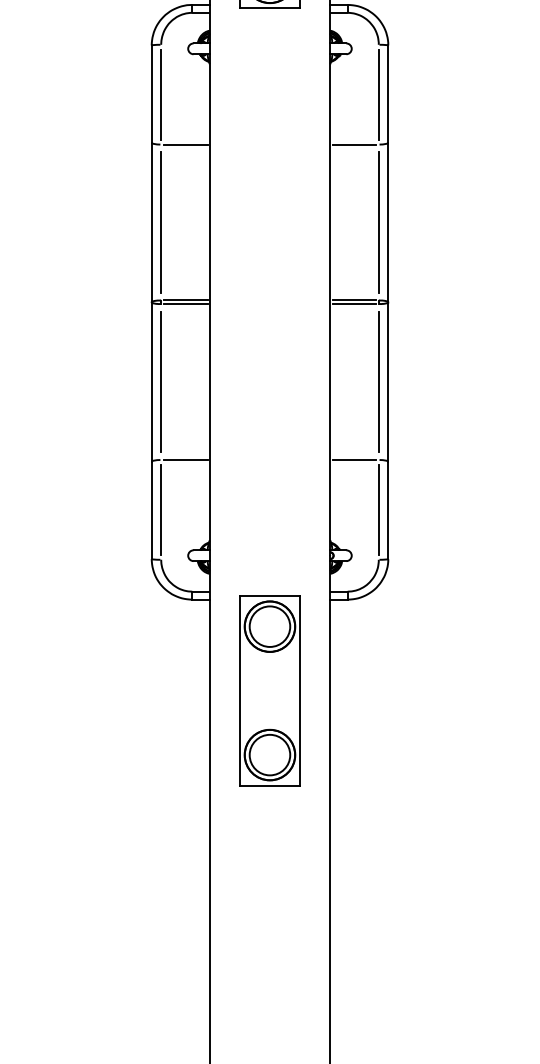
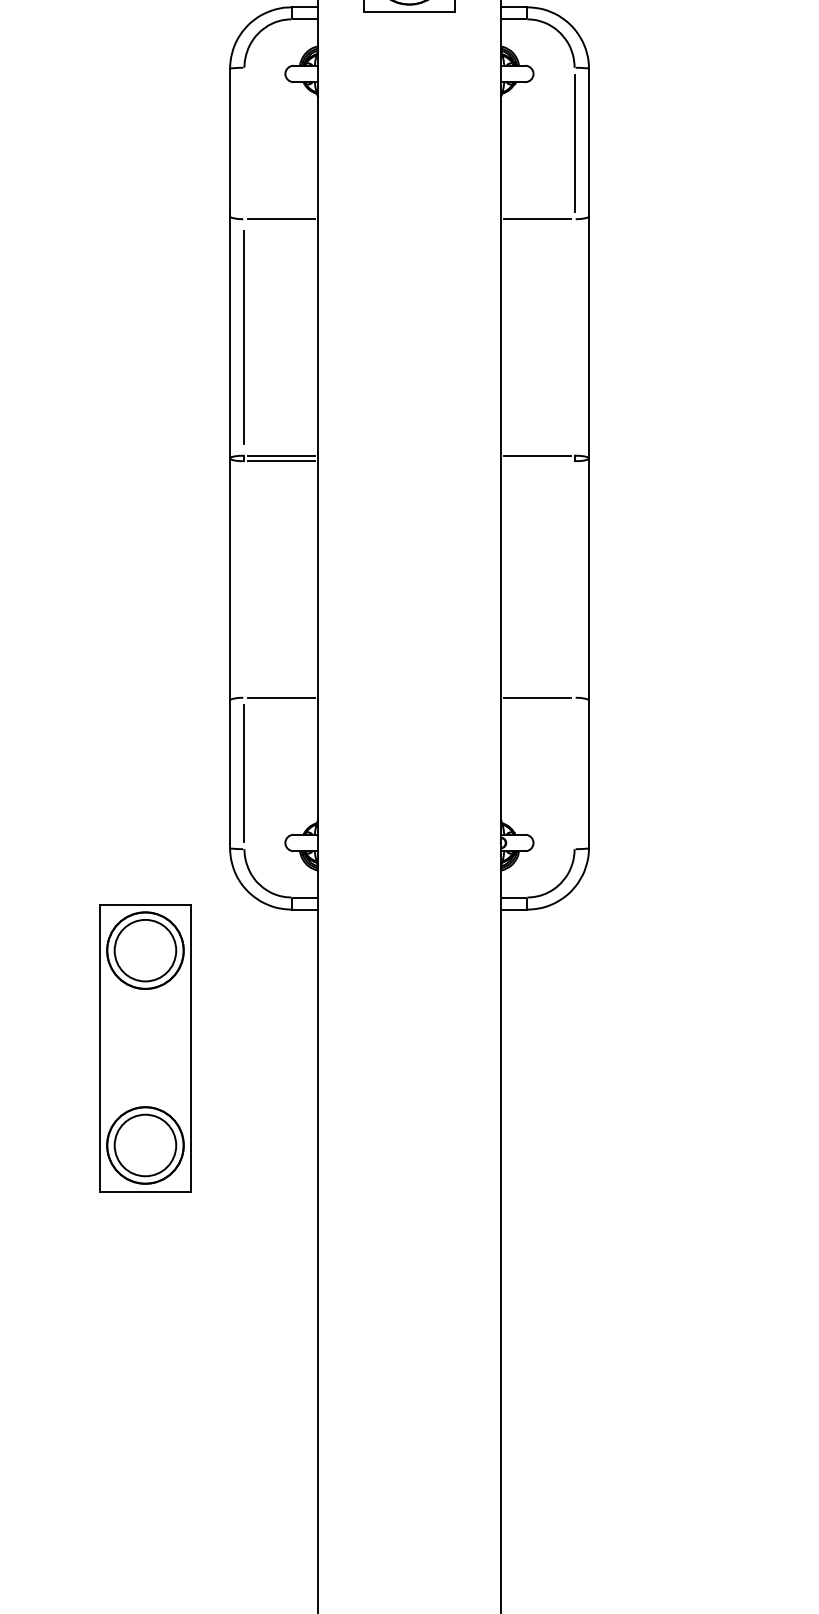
line: (161, 94) -> (244, 143), removed
line: (378, 222) -> (574, 337), removed
line: (354, 304) -> (537, 461), removed
line: (161, 381) -> (244, 578), removed
line: (378, 381) -> (574, 578), removed
line: (378, 509) -> (574, 772), removed
part: (269, 690) -> (144, 1047), moved

